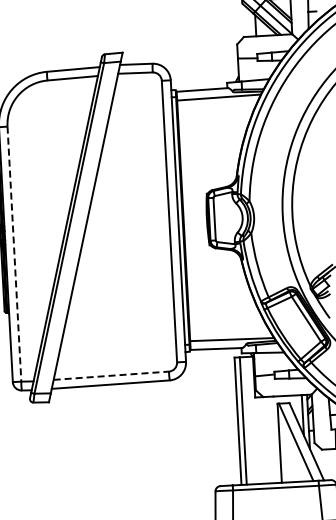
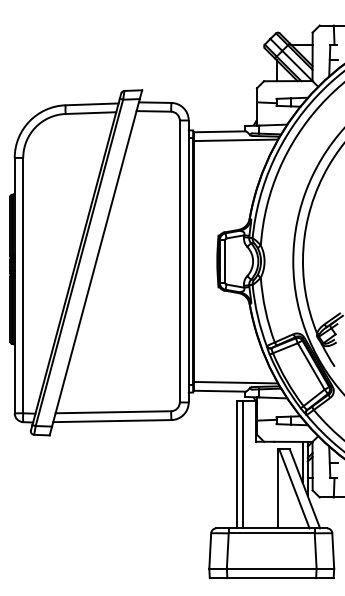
line: (14, 254) -> (23, 285), dashed -> solid
line: (111, 375) -> (113, 412), dashed -> solid

